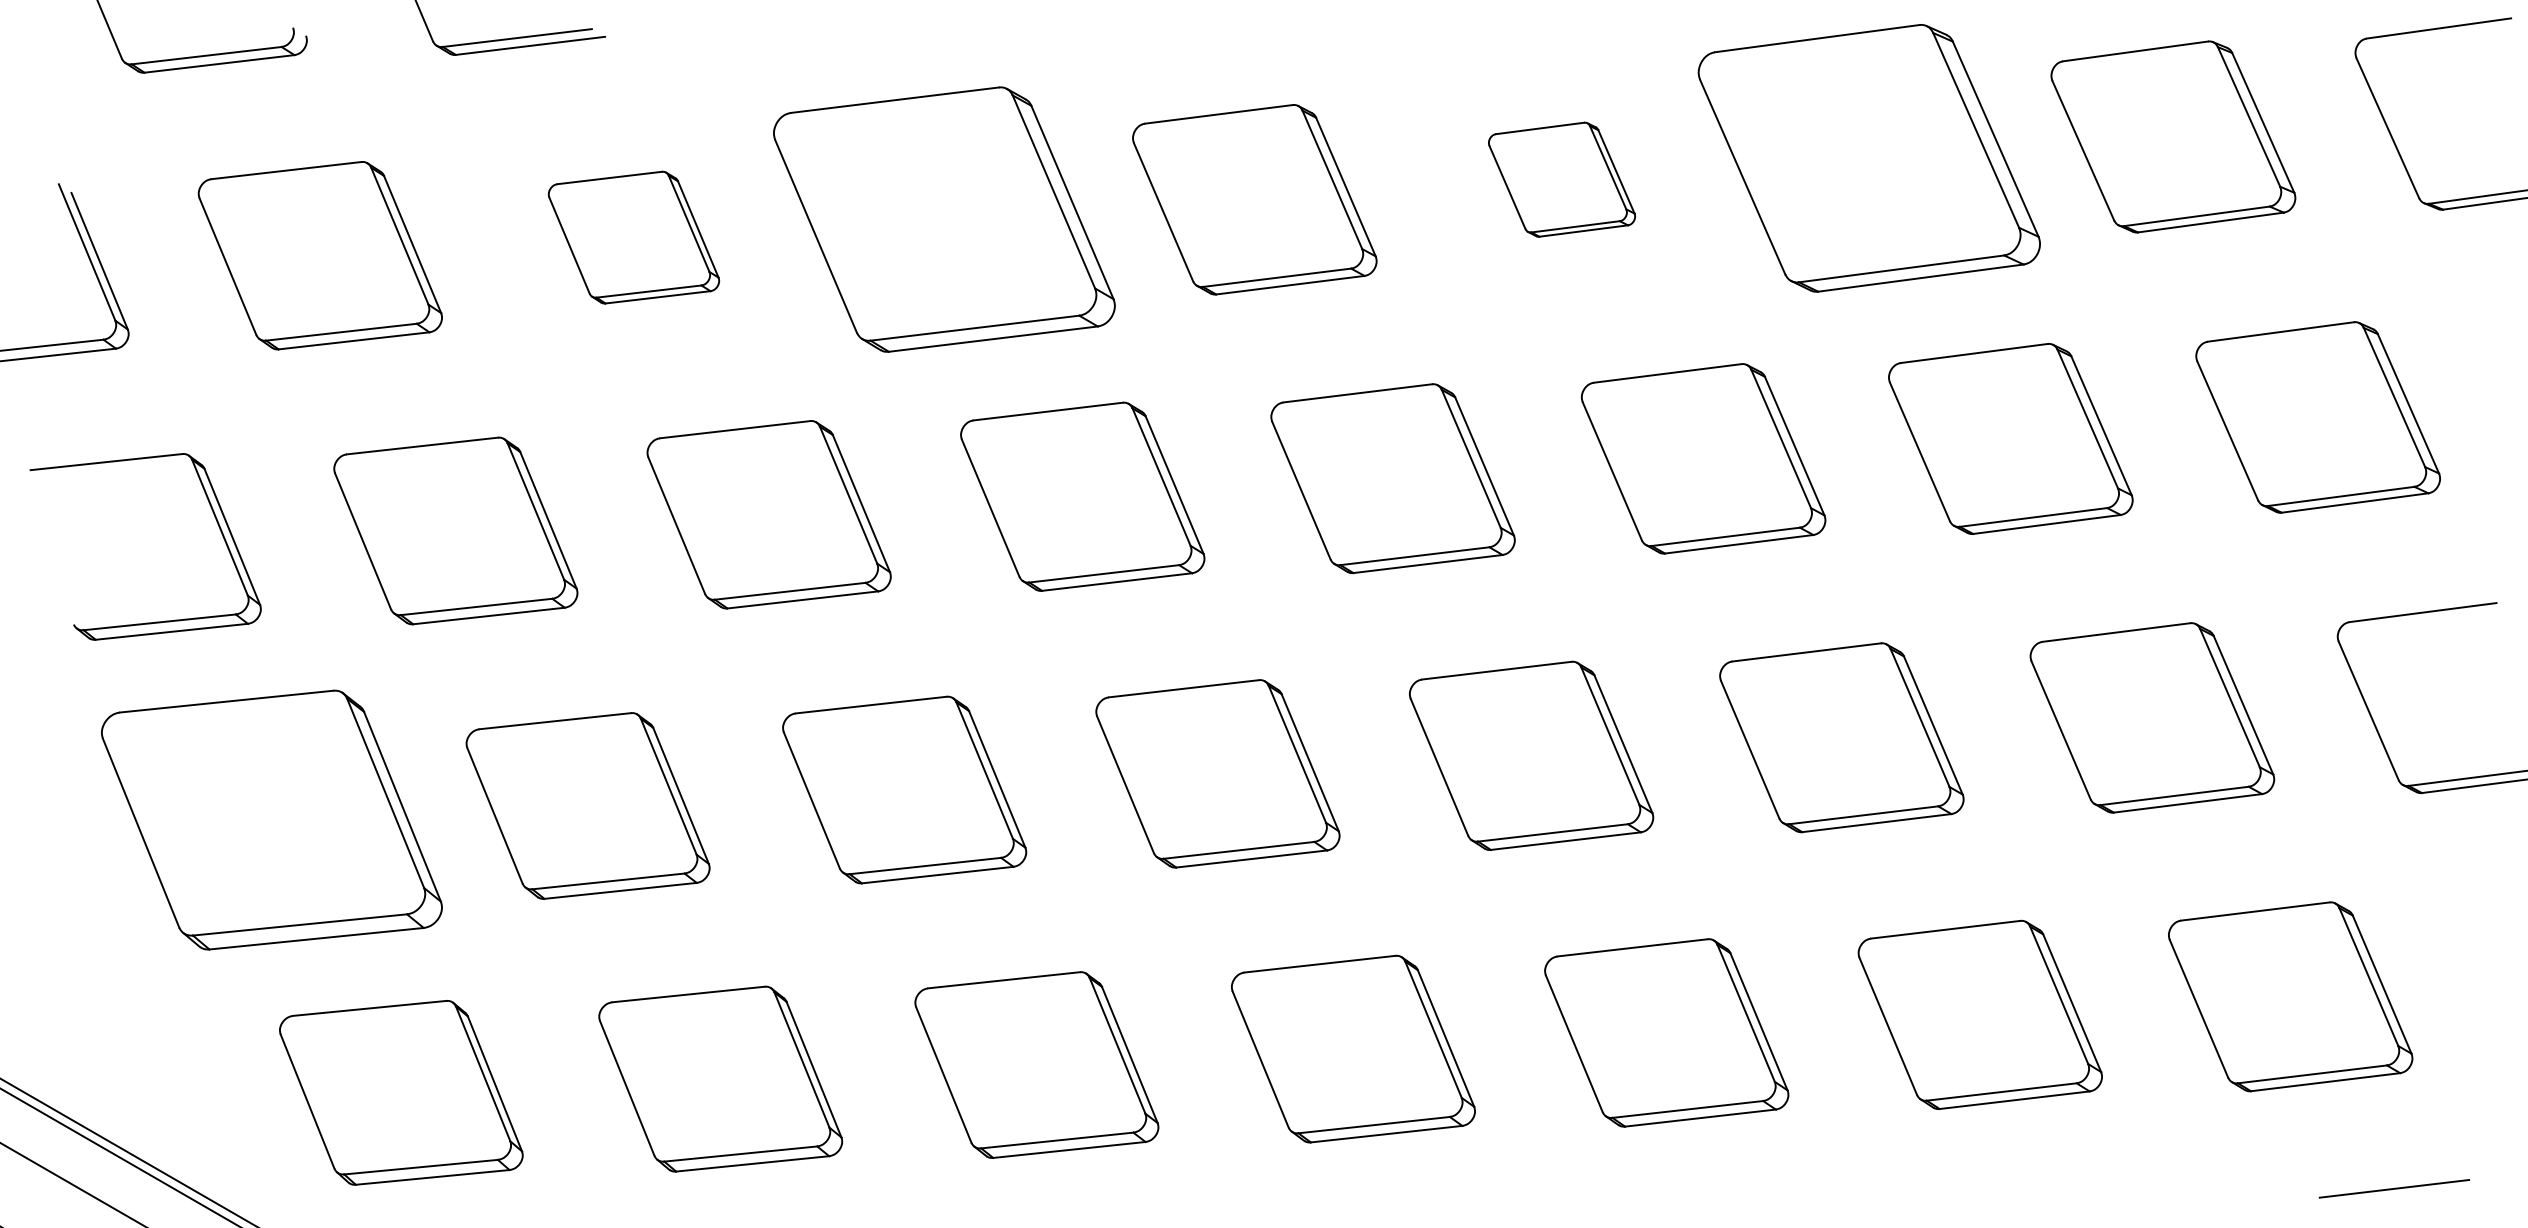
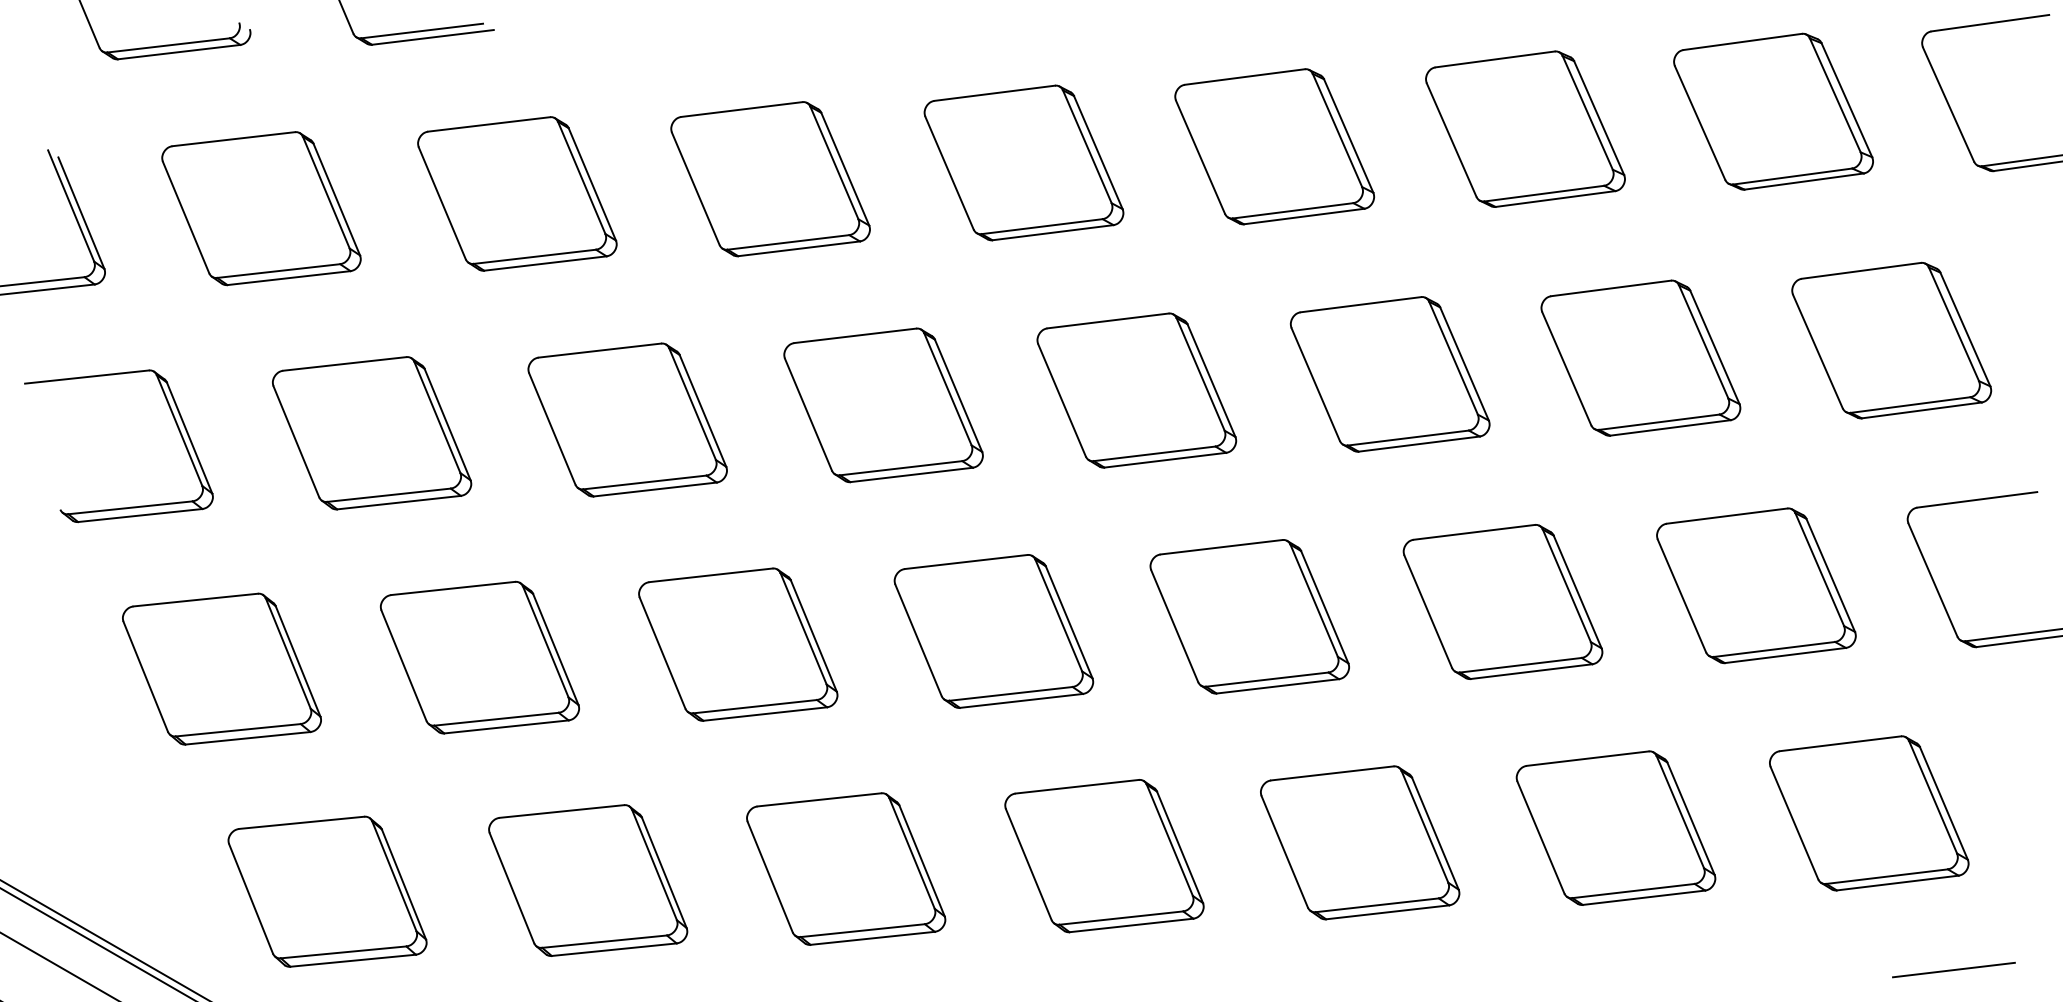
part: (1869, 158) -> (1525, 129), size x0.71
part: (1561, 179) -> (1274, 146), size x1.67
part: (943, 219) -> (769, 179), size x0.71
part: (633, 237) -> (517, 193), size x1.43
part: (271, 819) -> (221, 668), size x0.71

